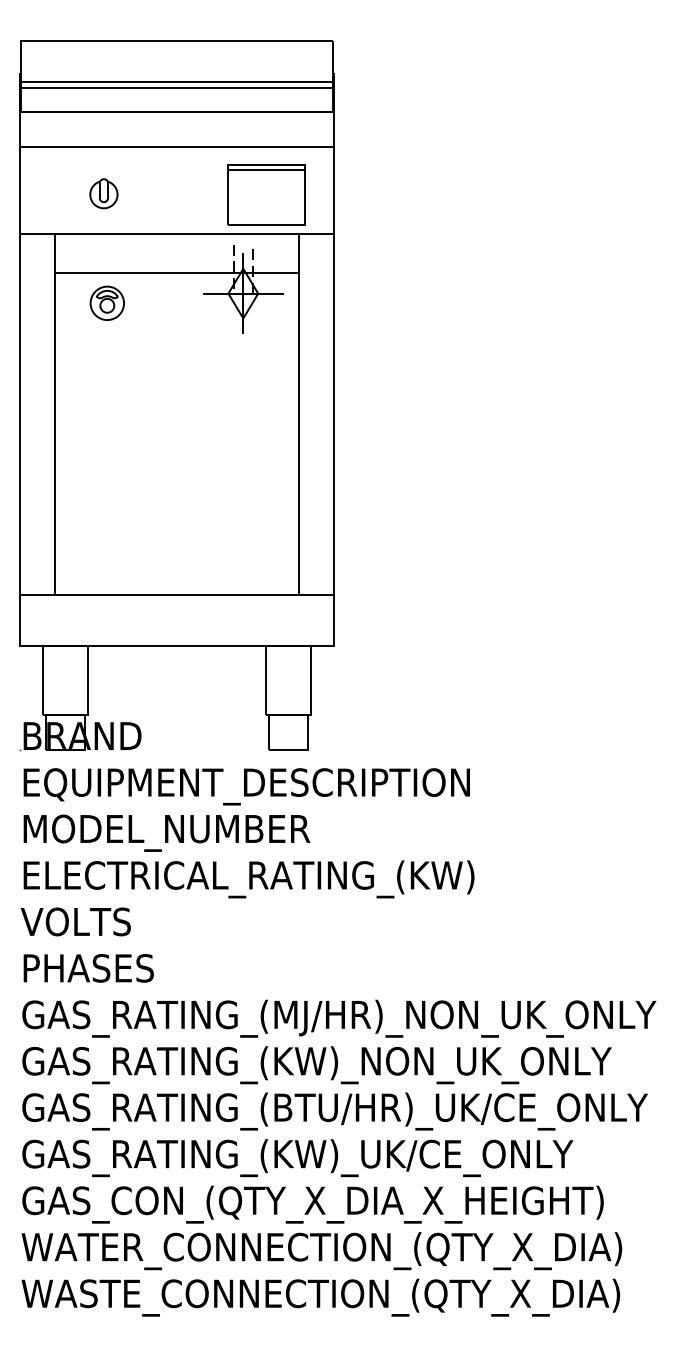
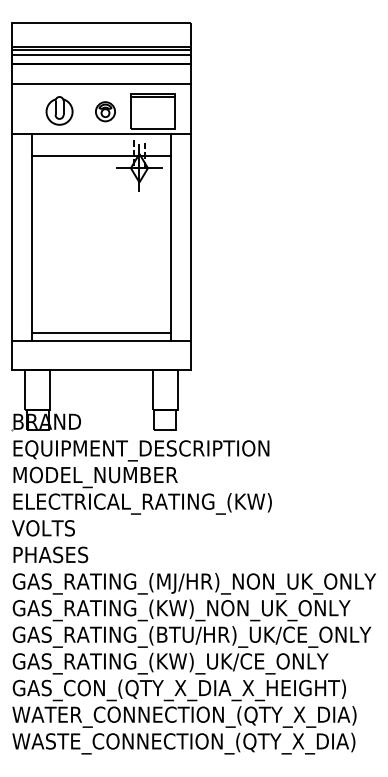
line: (177, 95) -> (101, 54), added
part: (103, 192) -> (59, 110), size x1.67
part: (107, 302) -> (105, 111), moved
line: (177, 580) -> (101, 332), added

